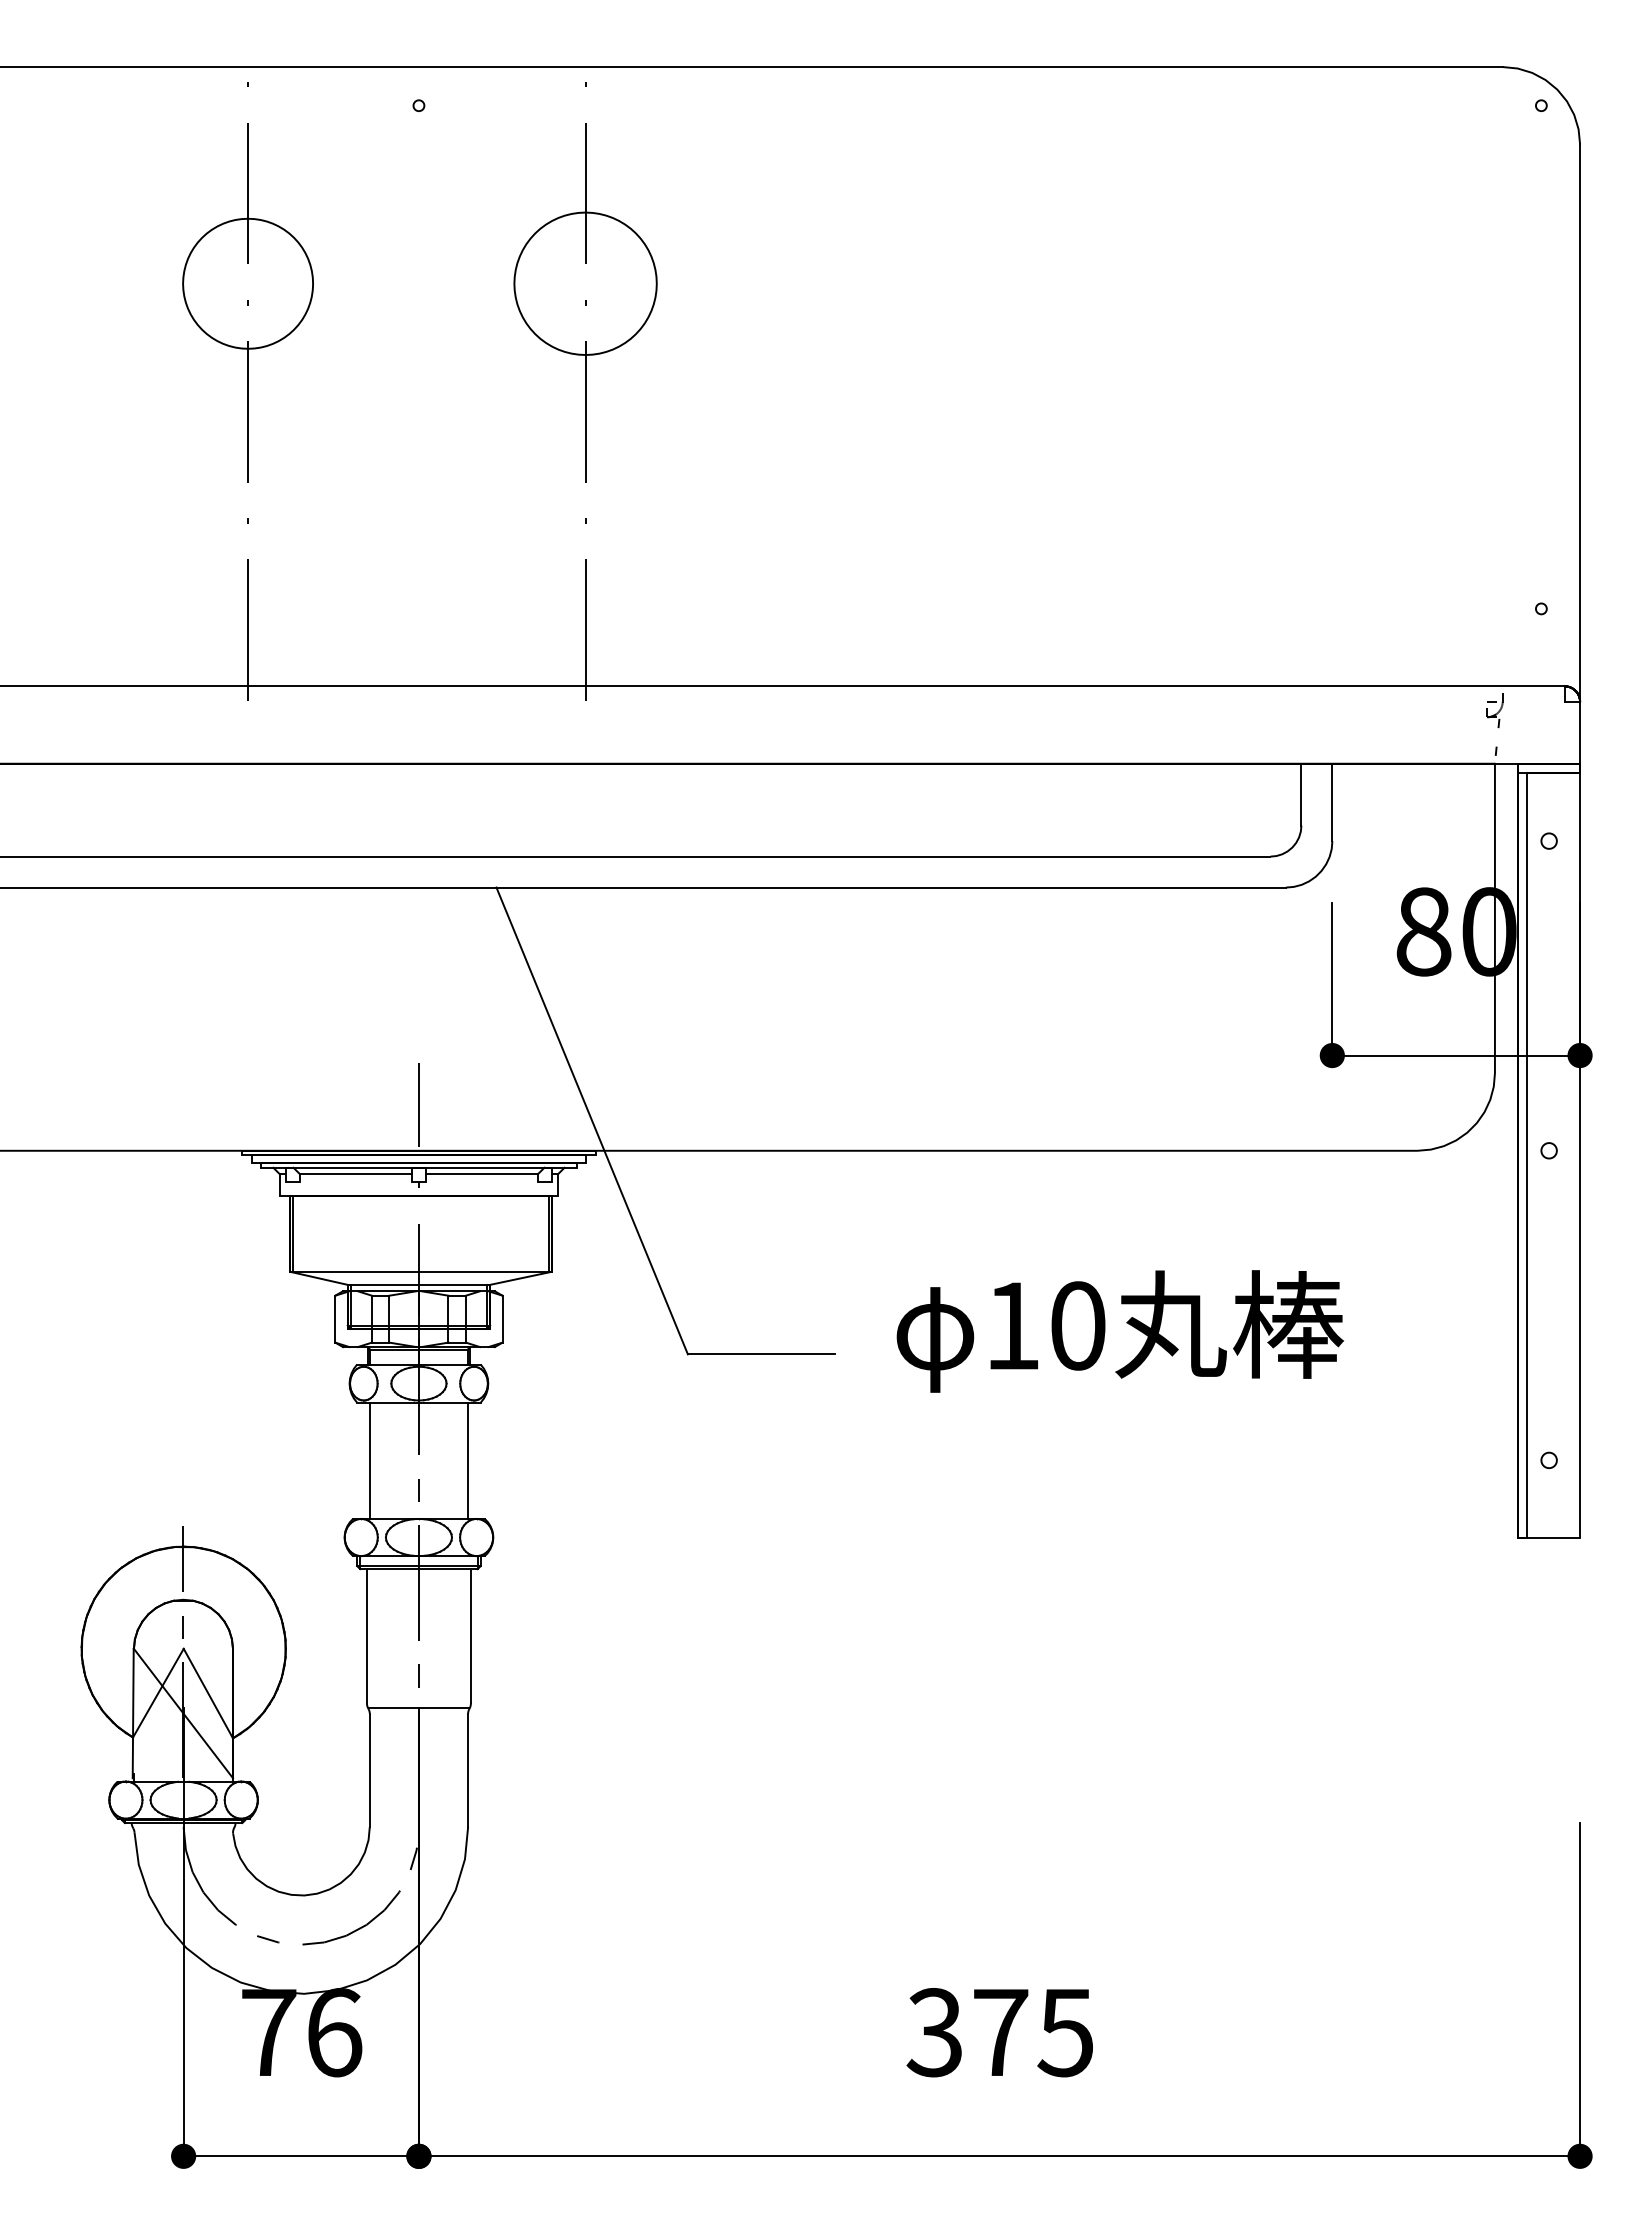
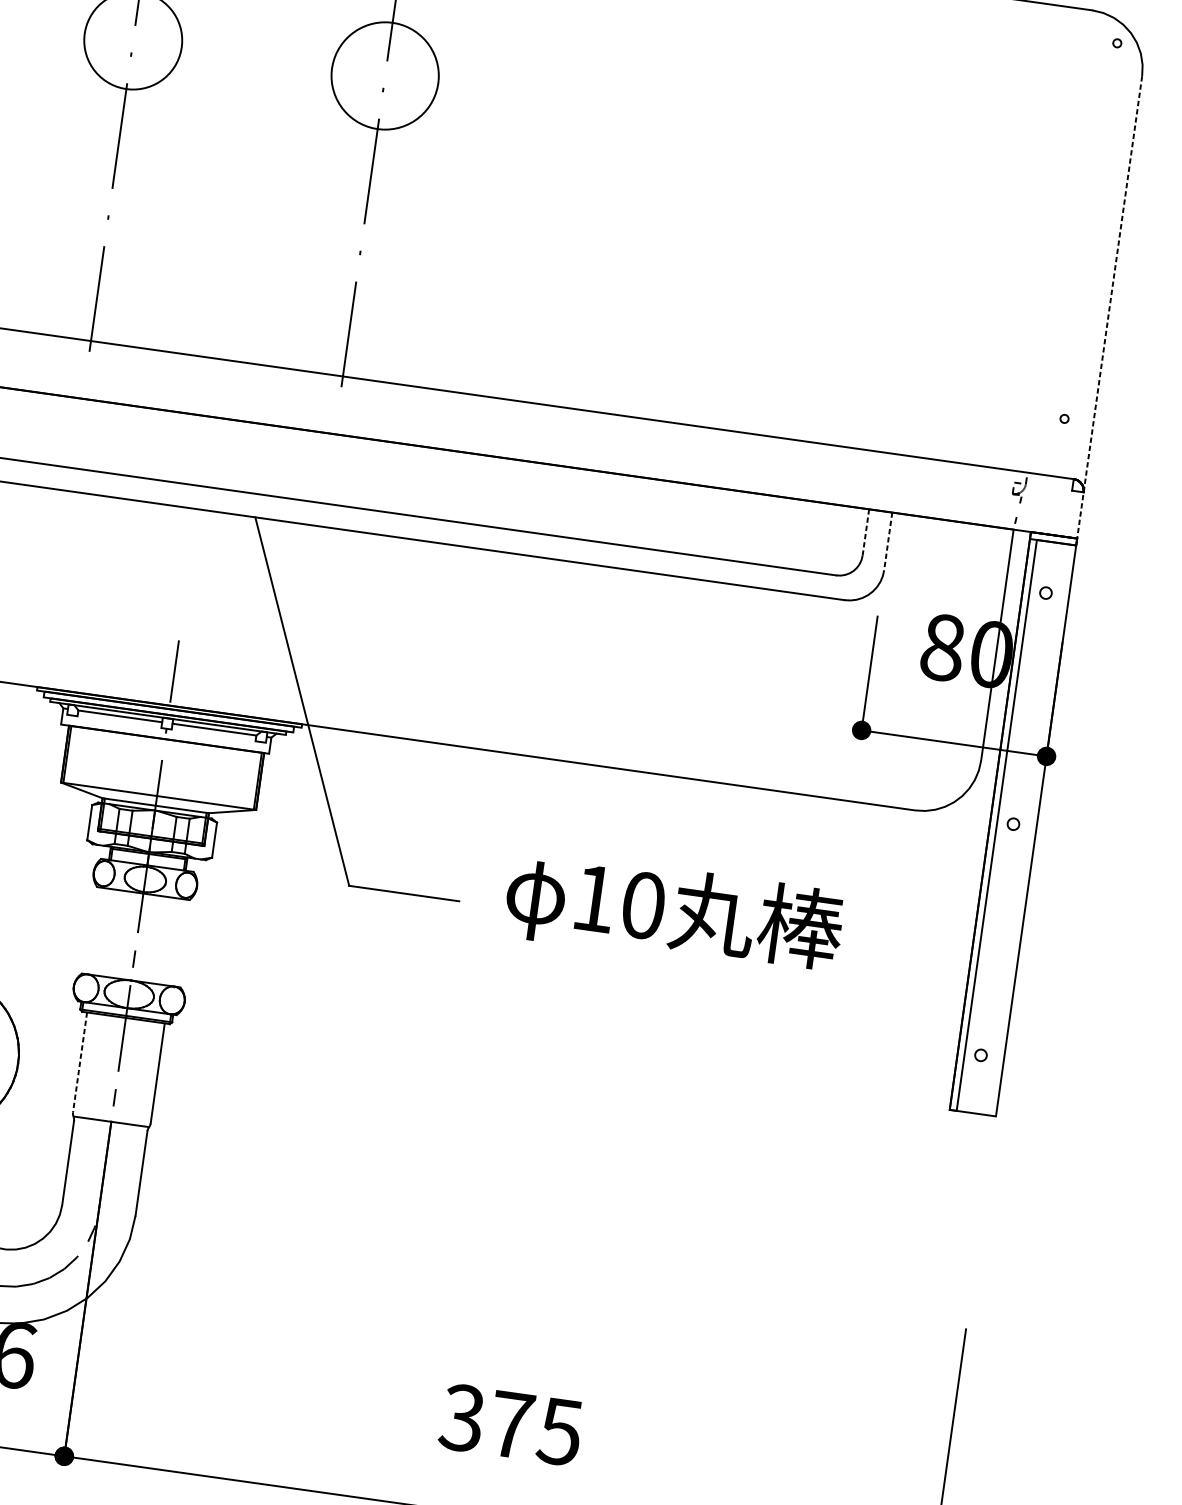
line: (1580, 454) -> (1109, 307), solid -> dashed
line: (1301, 794) -> (865, 532), solid -> dashed
line: (1332, 802) -> (888, 541), solid -> dashed
line: (369, 1460) -> (100, 931), removed
line: (468, 1460) -> (174, 942), removed
line: (366, 1636) -> (79, 1062), solid -> dashed

